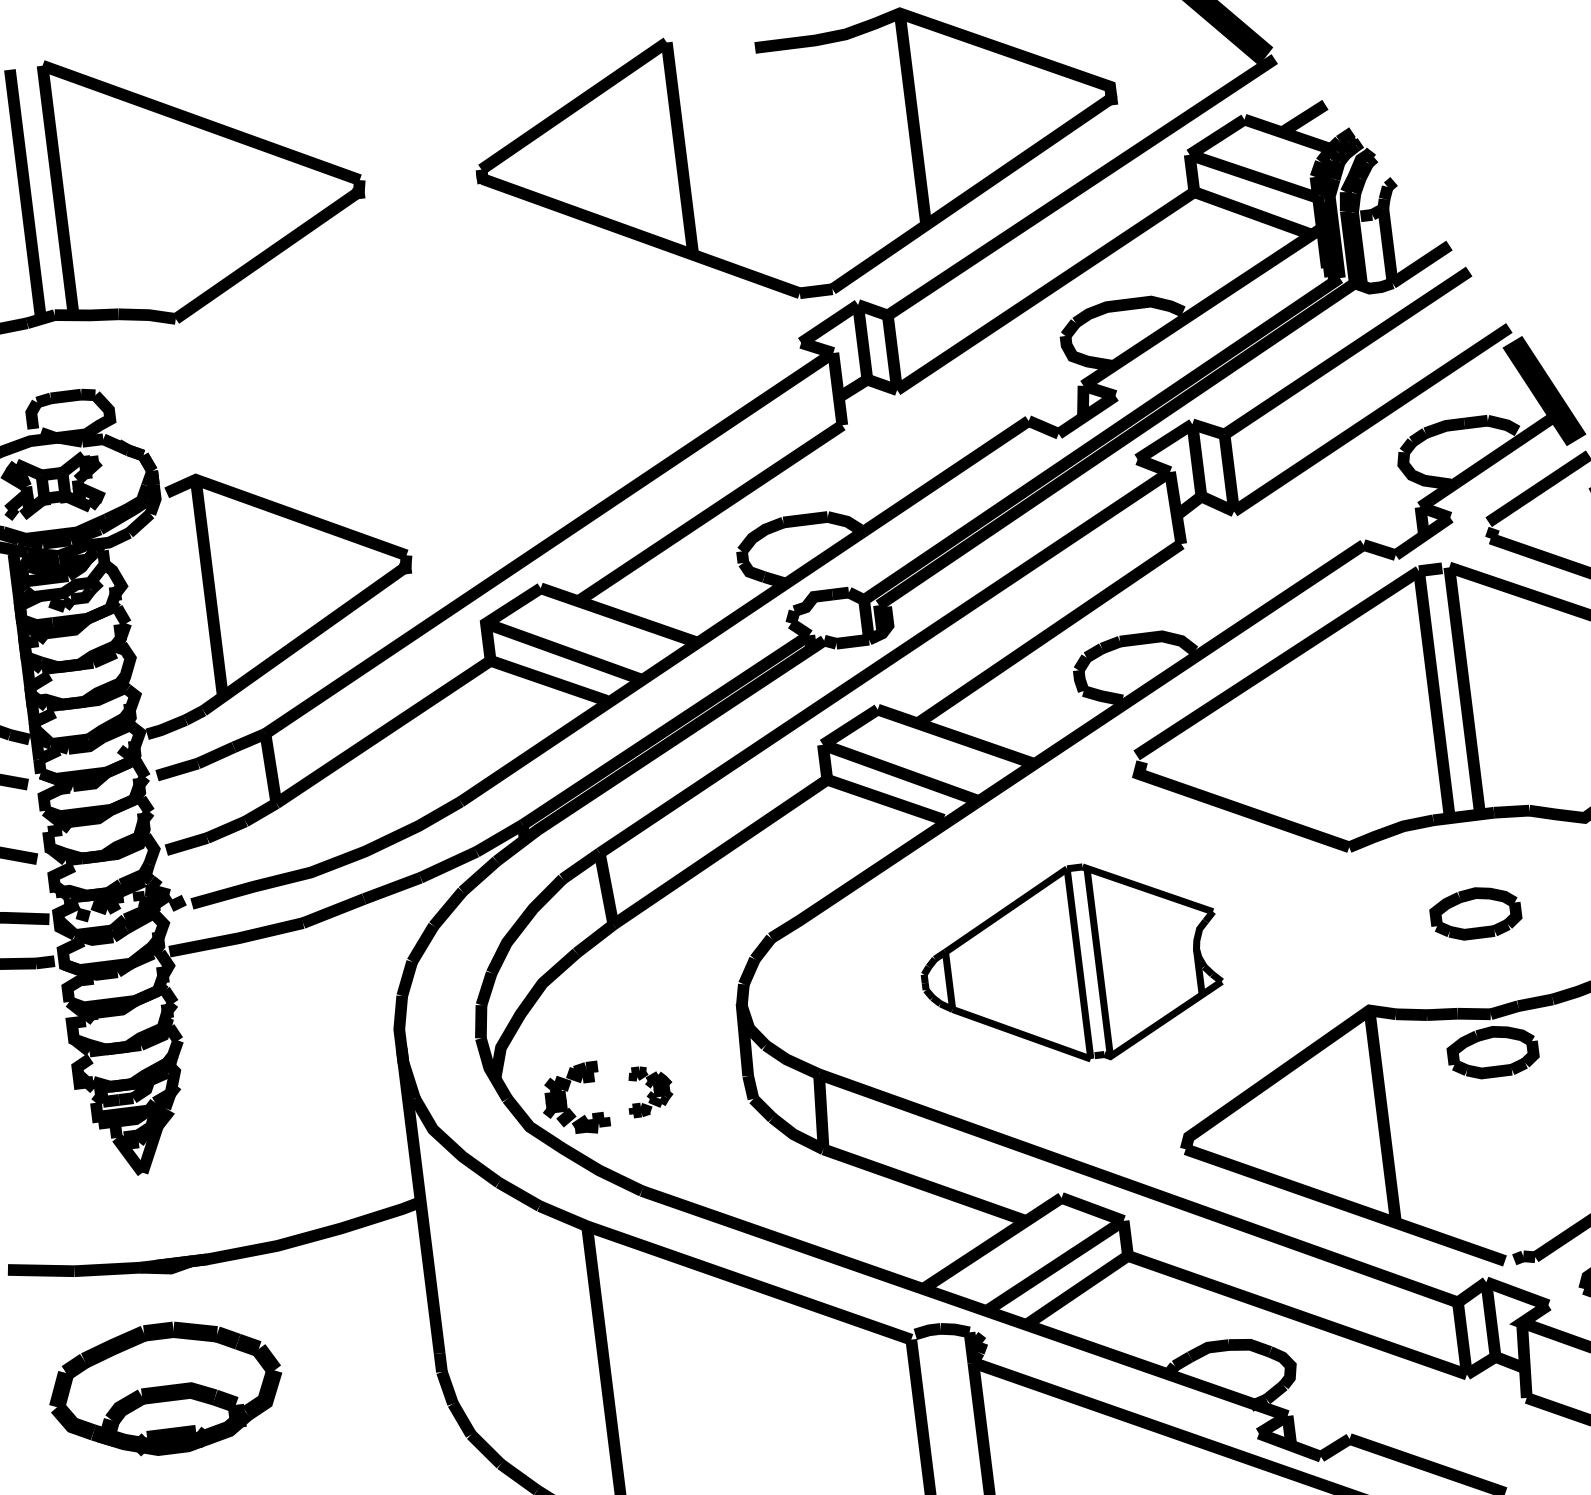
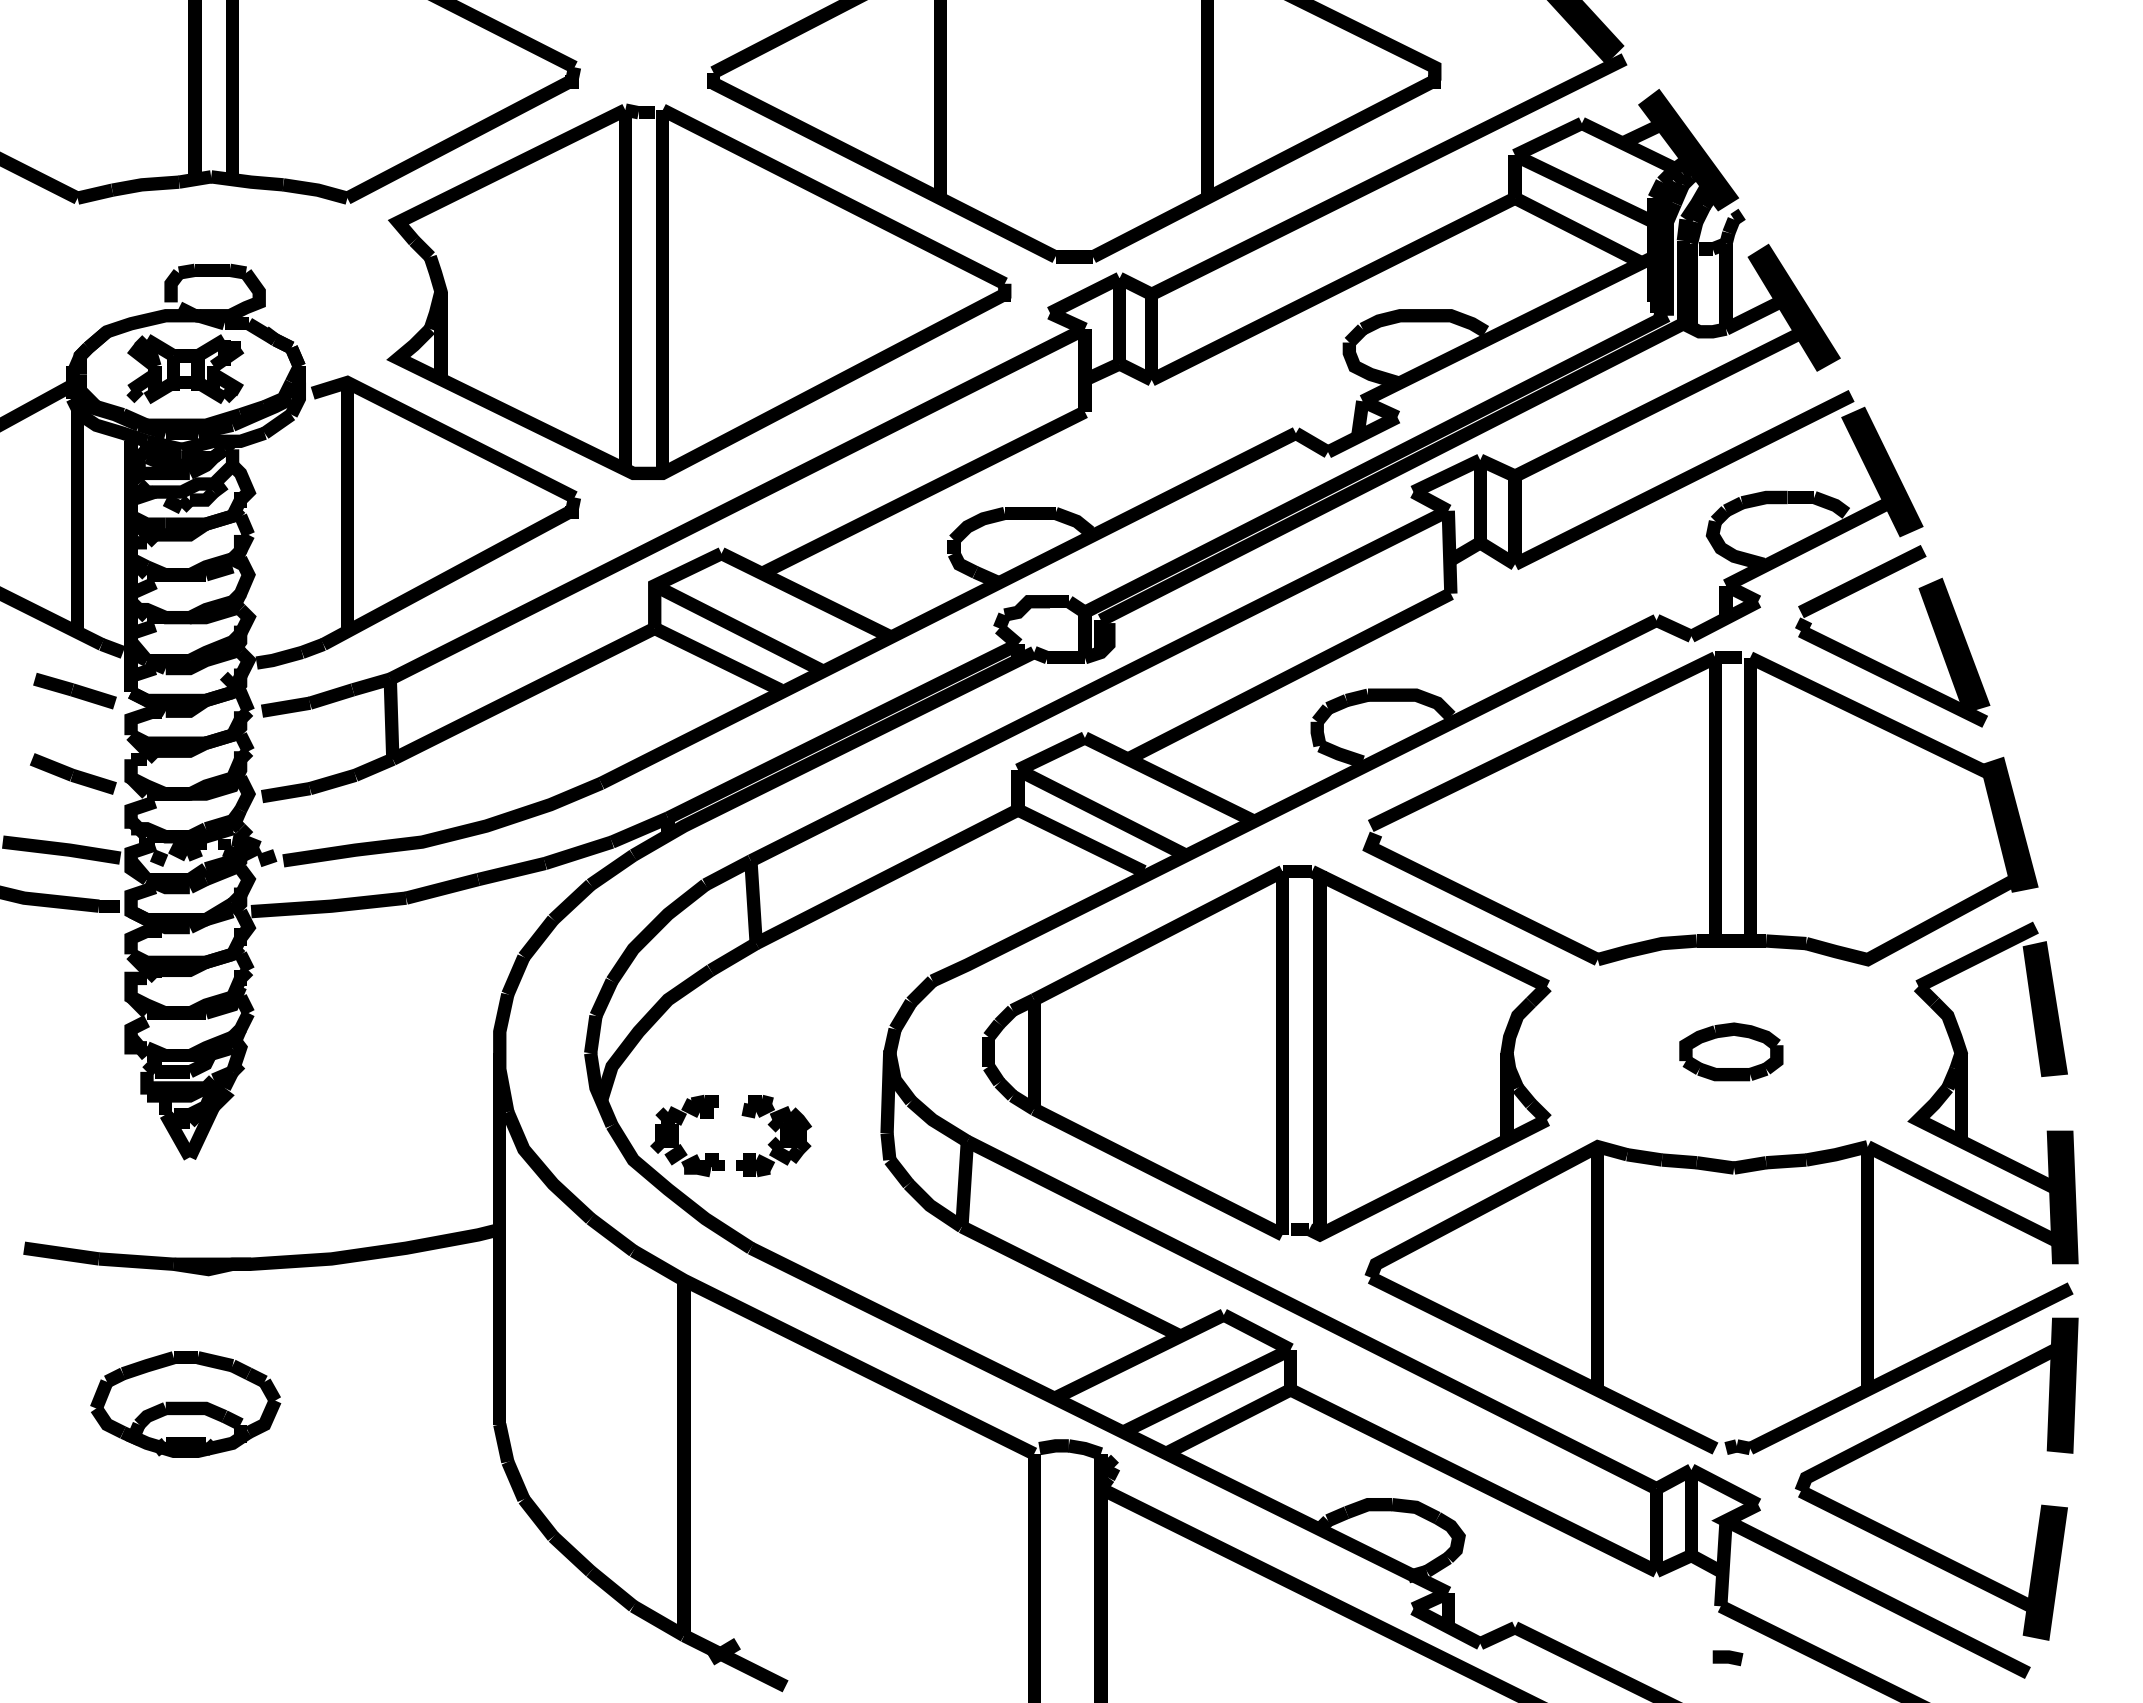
fill: (1340, 130) -> (1688, 149), added
fill: (1449, 257) -> (1794, 307), added
part: (492, 362) -> (698, 291), added
part: (1070, 965) -> (1266, 1053), size x1.67
part: (1493, 1051) -> (1731, 1210), removed
part: (649, 1091) -> (773, 1136), size x1.43
part: (165, 1388) -> (185, 1404), size x0.71
line: (1538, 1442) -> (1727, 1658), added

